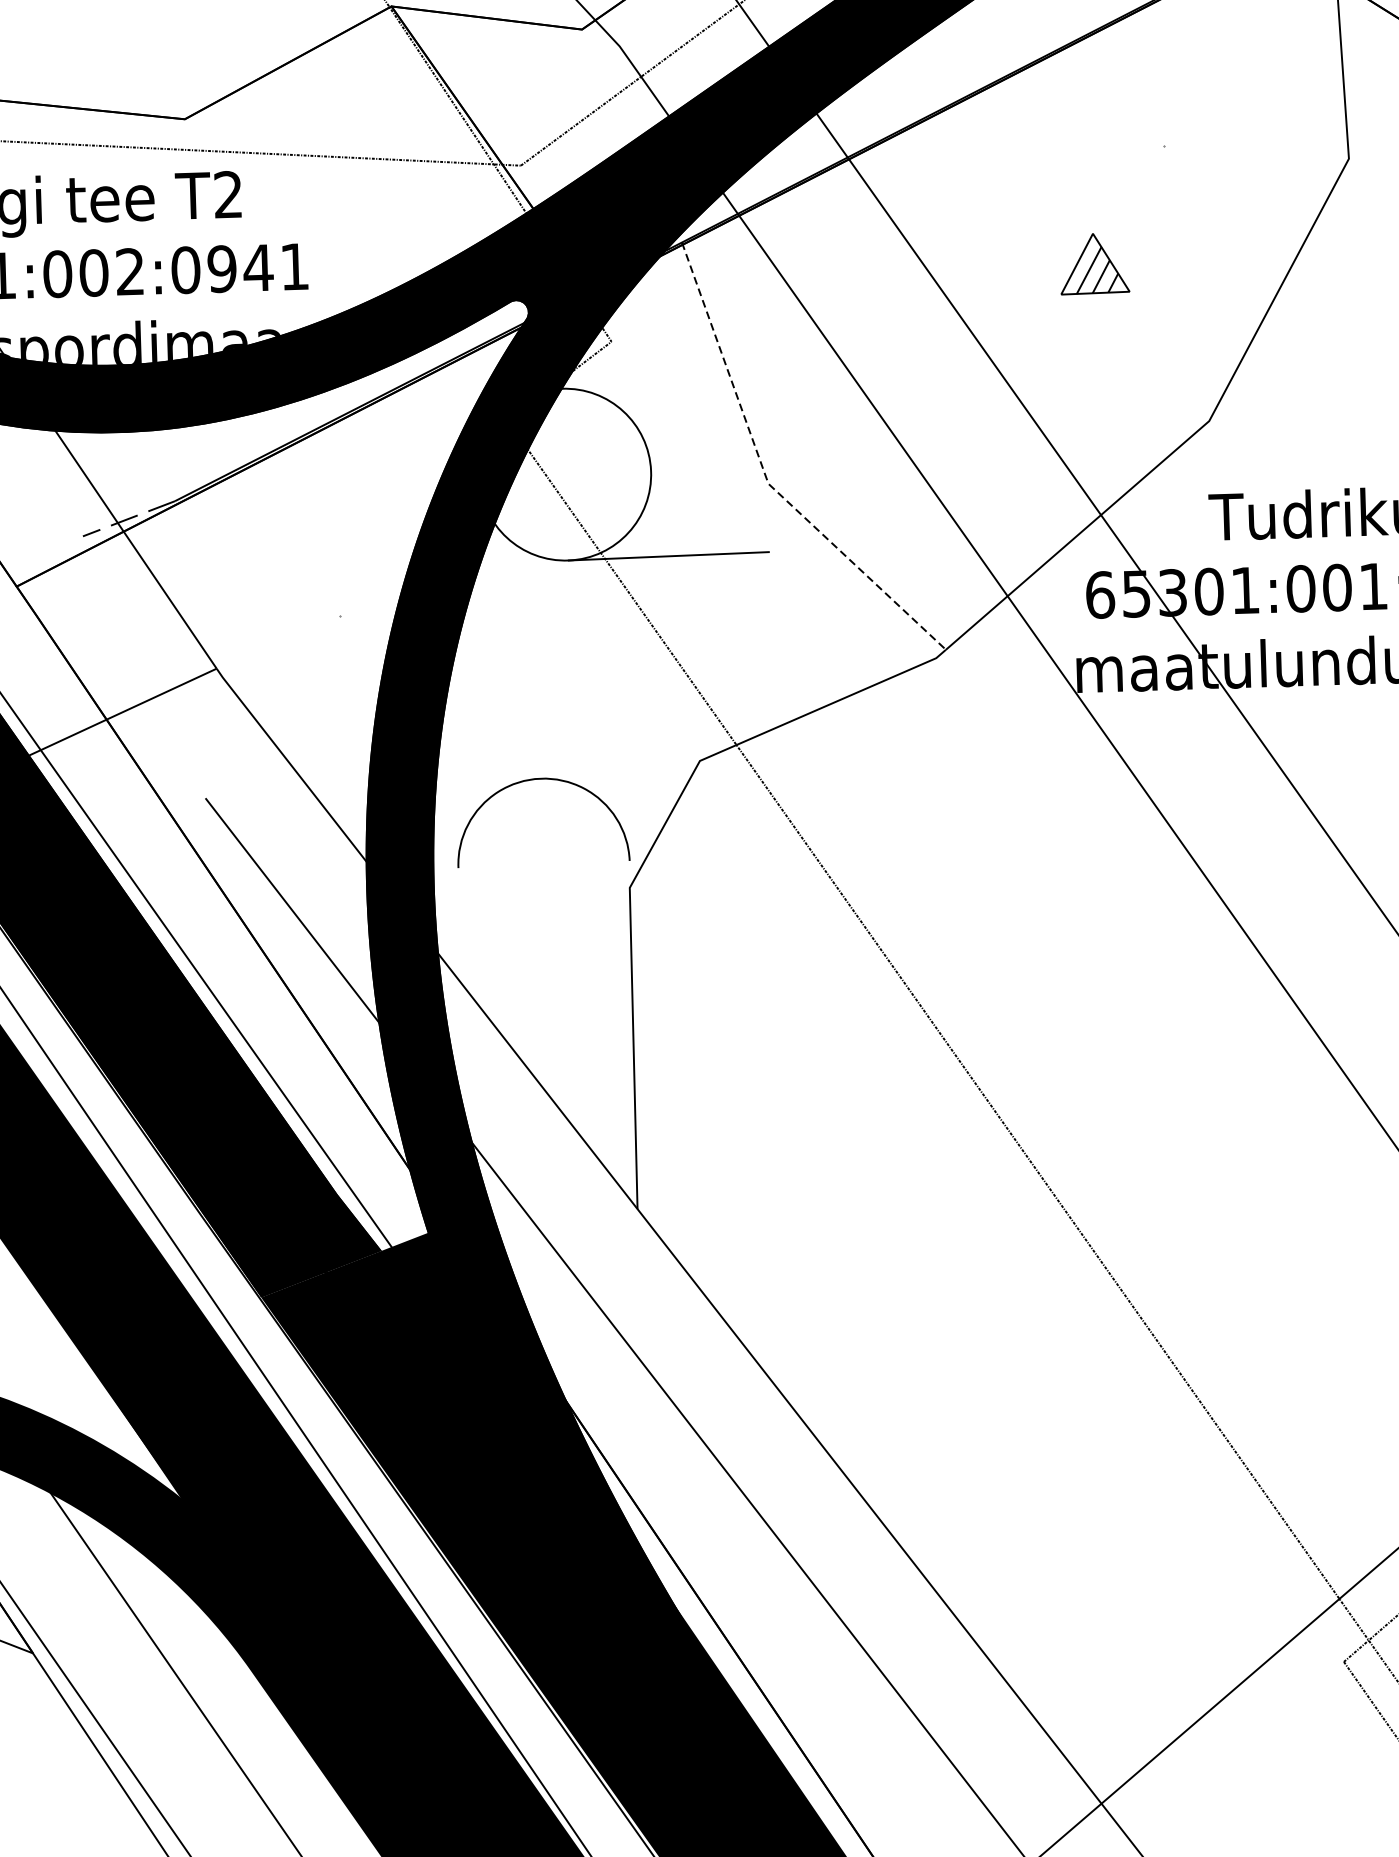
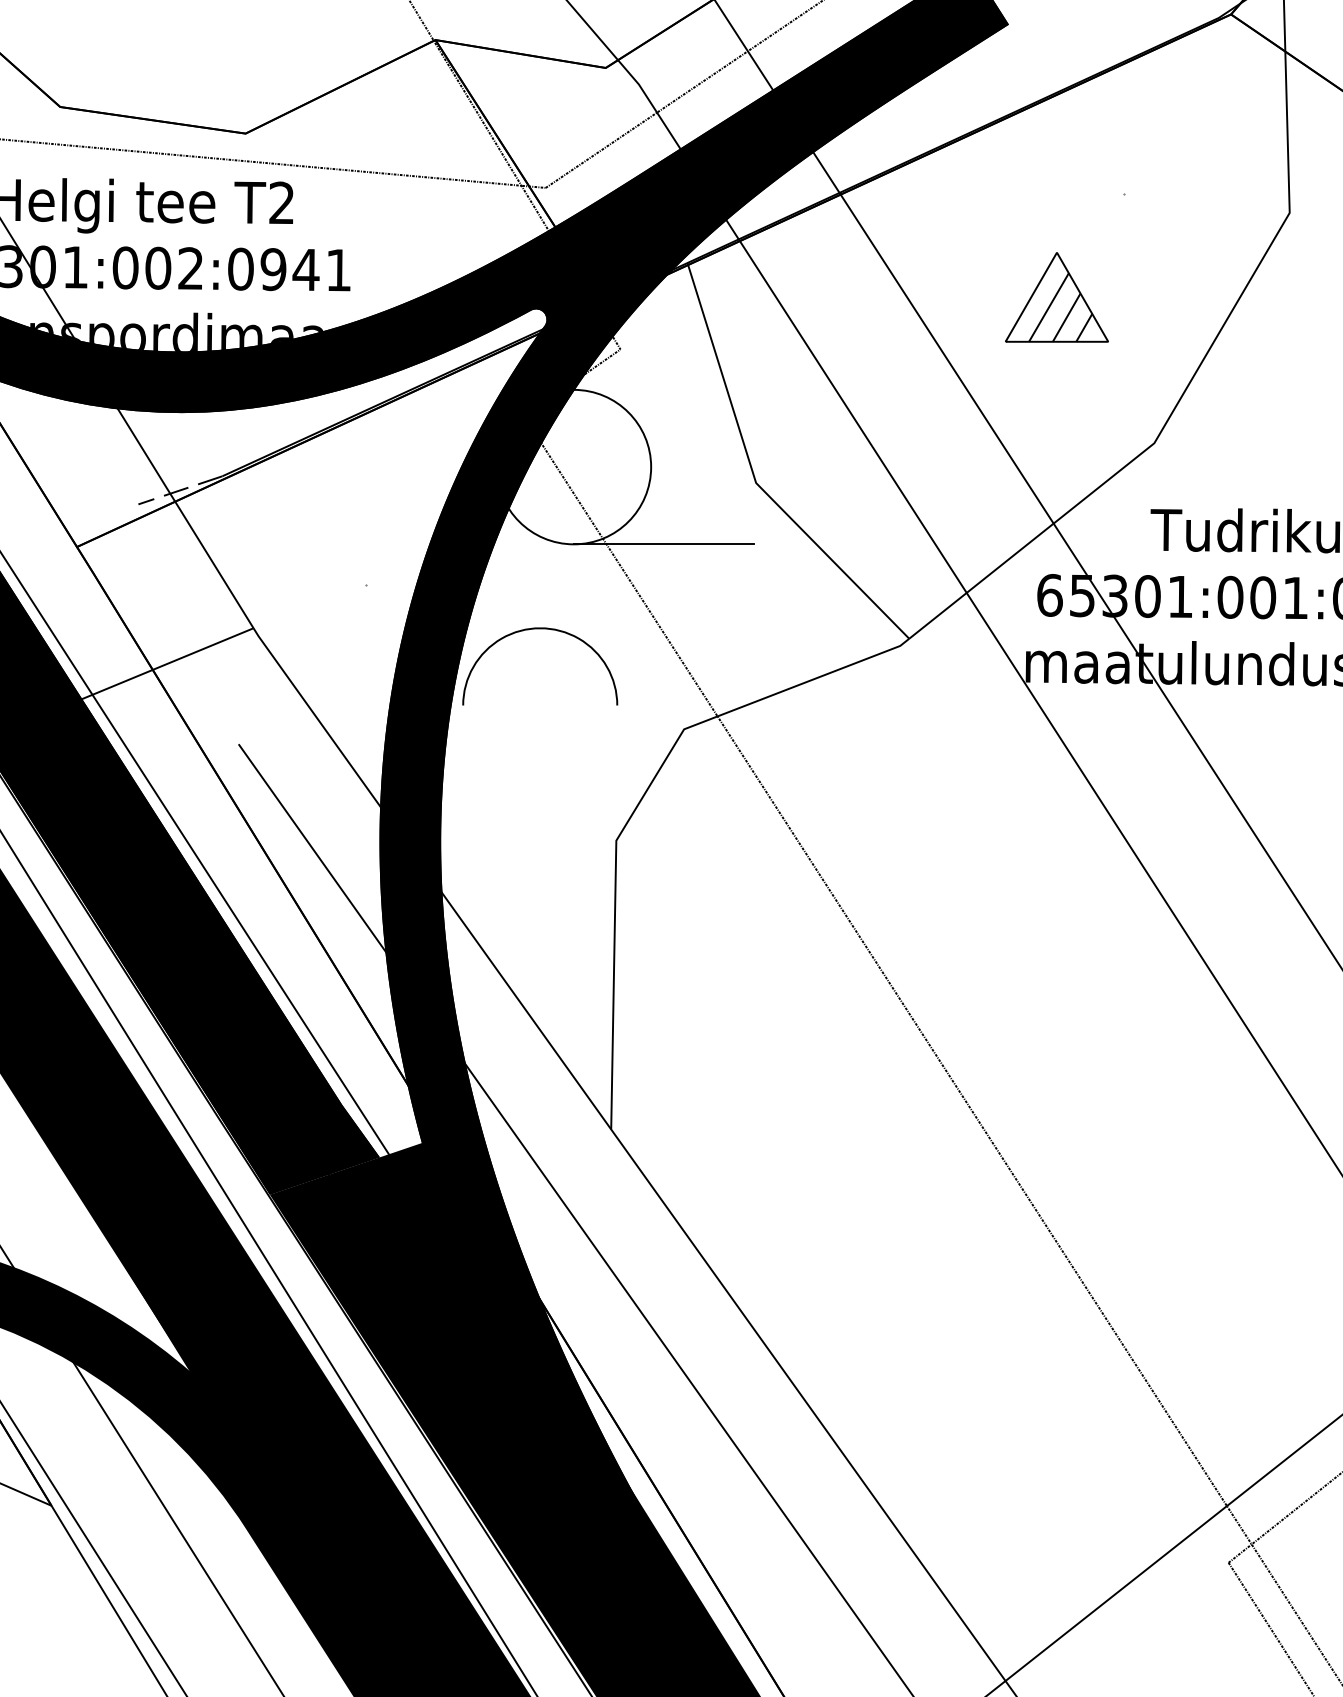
part: (1093, 263) -> (1056, 297), size x1.67
line: (766, 478) -> (754, 478), dashed -> solid
part: (540, 780) -> (540, 629), moved

